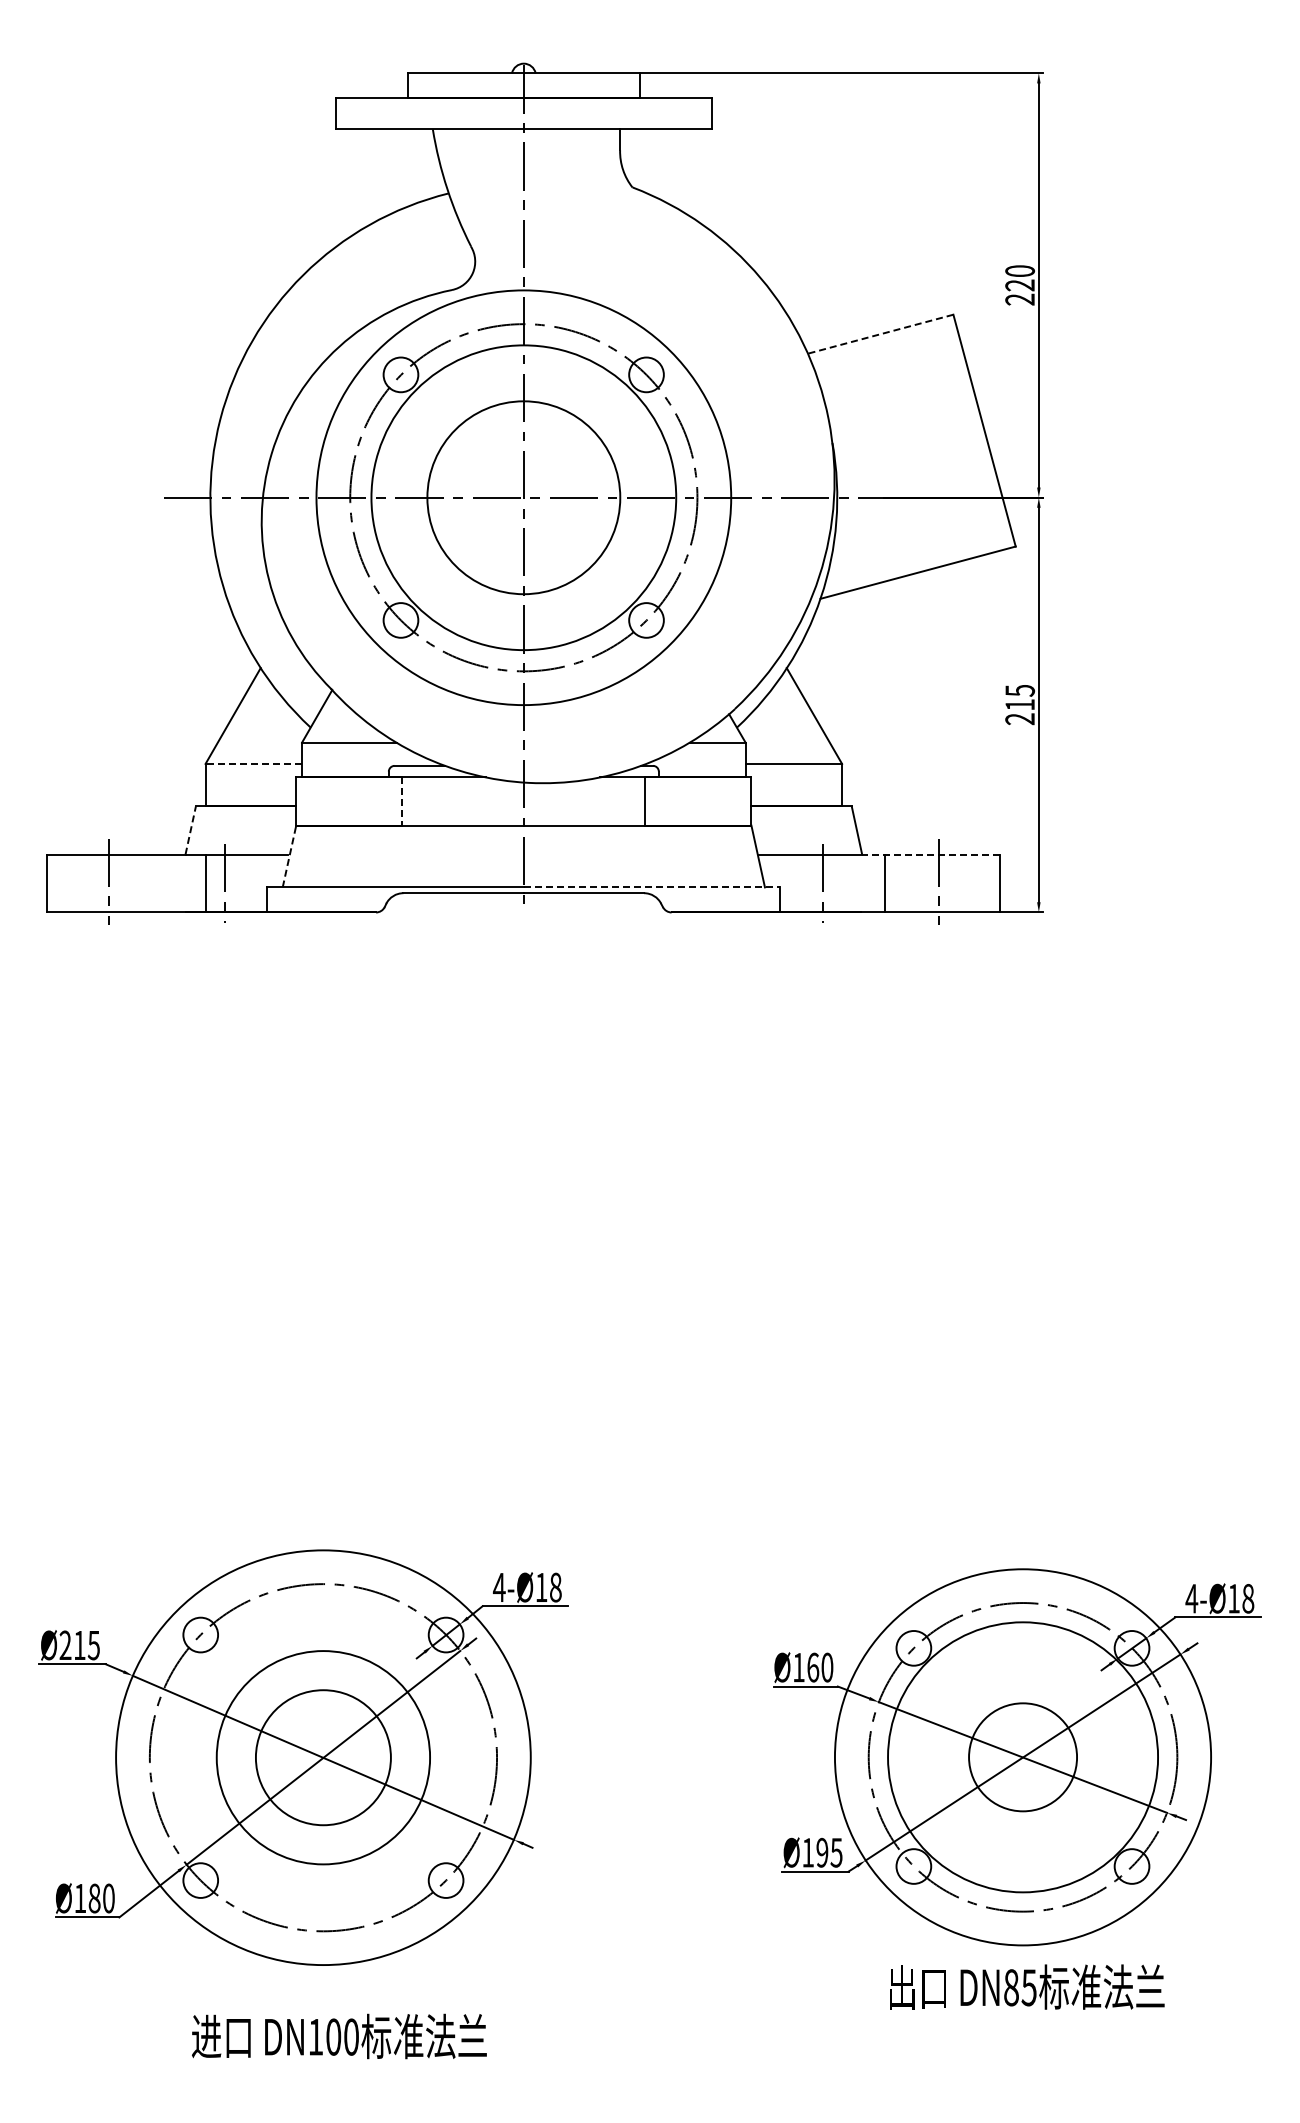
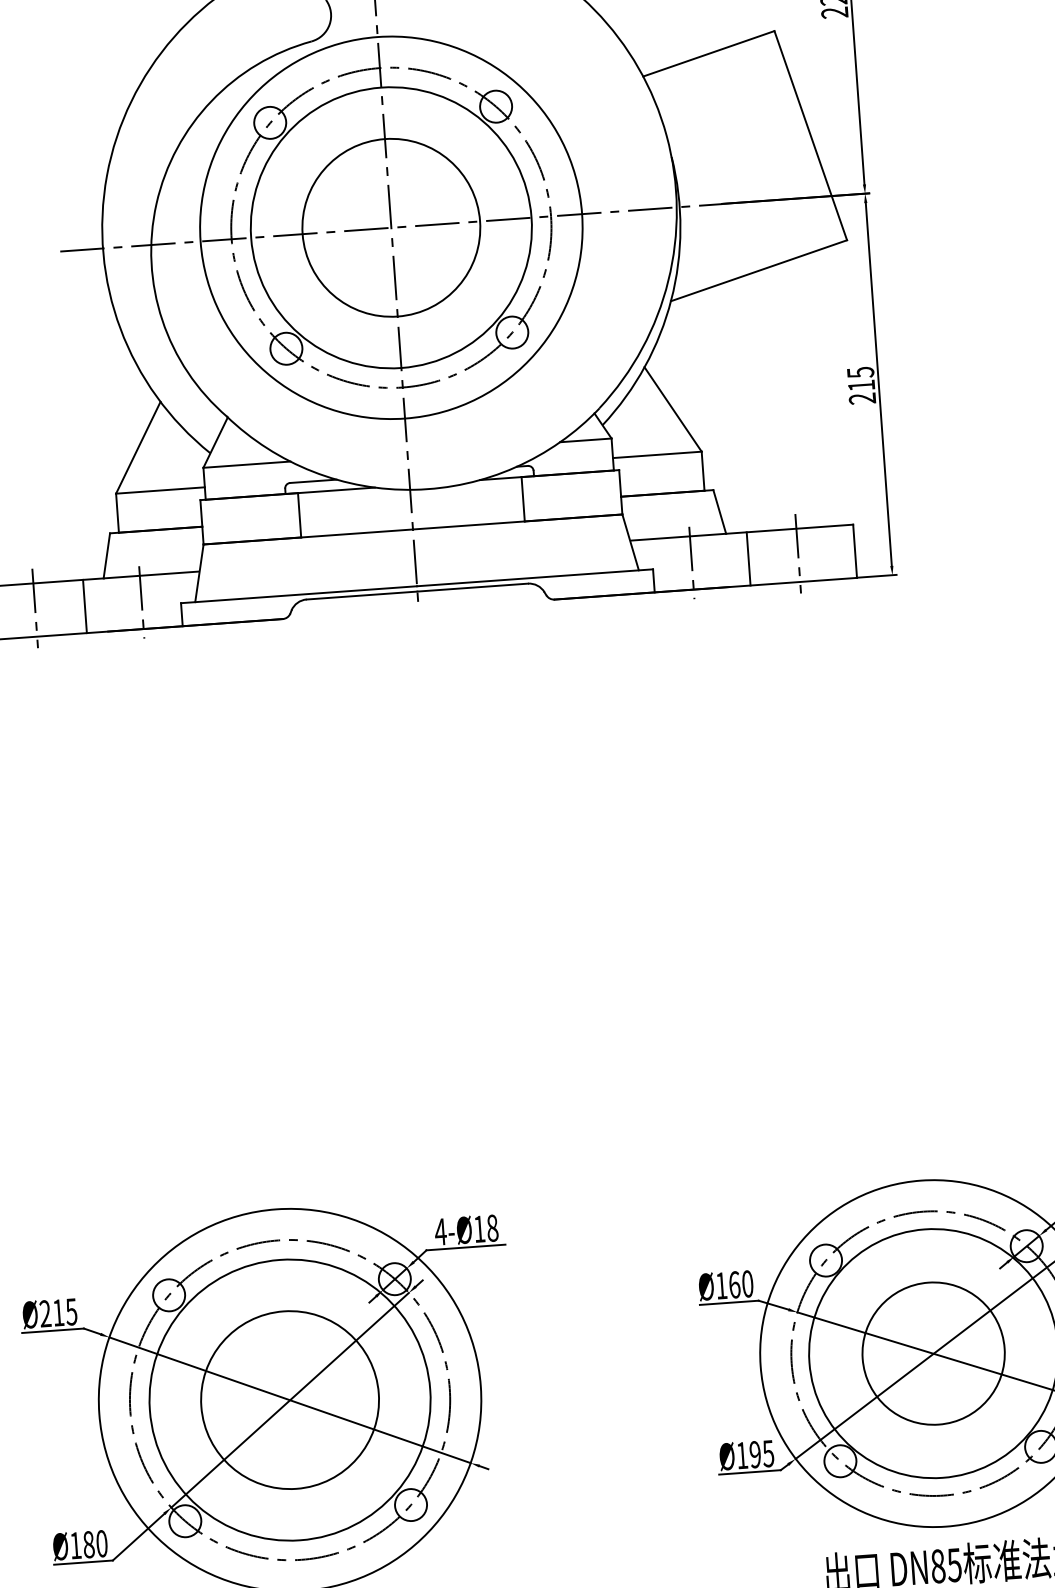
line: (880, 334) -> (708, 54), dashed -> solid
line: (253, 763) -> (160, 490), dashed -> solid
line: (402, 802) -> (299, 516), dashed -> solid
line: (190, 830) -> (106, 555), dashed -> solid
line: (930, 854) -> (788, 529), dashed -> solid
line: (289, 856) -> (199, 573), dashed -> solid
line: (206, 883) -> (85, 606), moved
line: (652, 887) -> (535, 577), dashed -> solid
circle: (322, 1757) -> (289, 1399), size x1.43
circle: (323, 1757) -> (290, 1399), size x1.43
circle: (1022, 1757) -> (933, 1353), size x1.43

